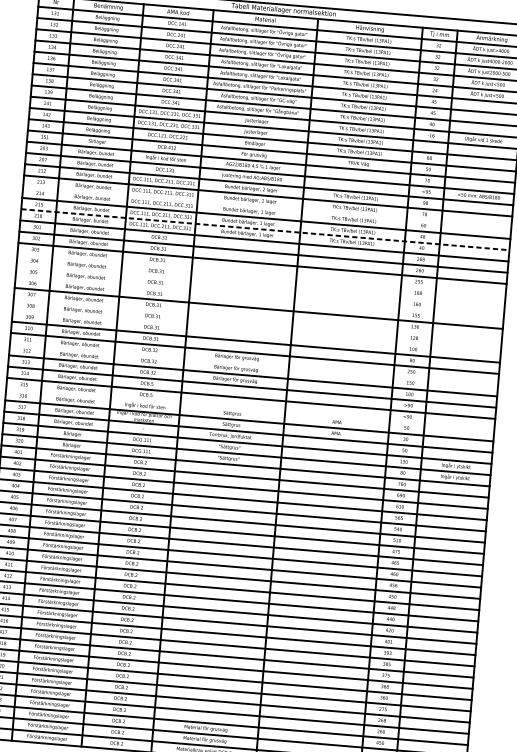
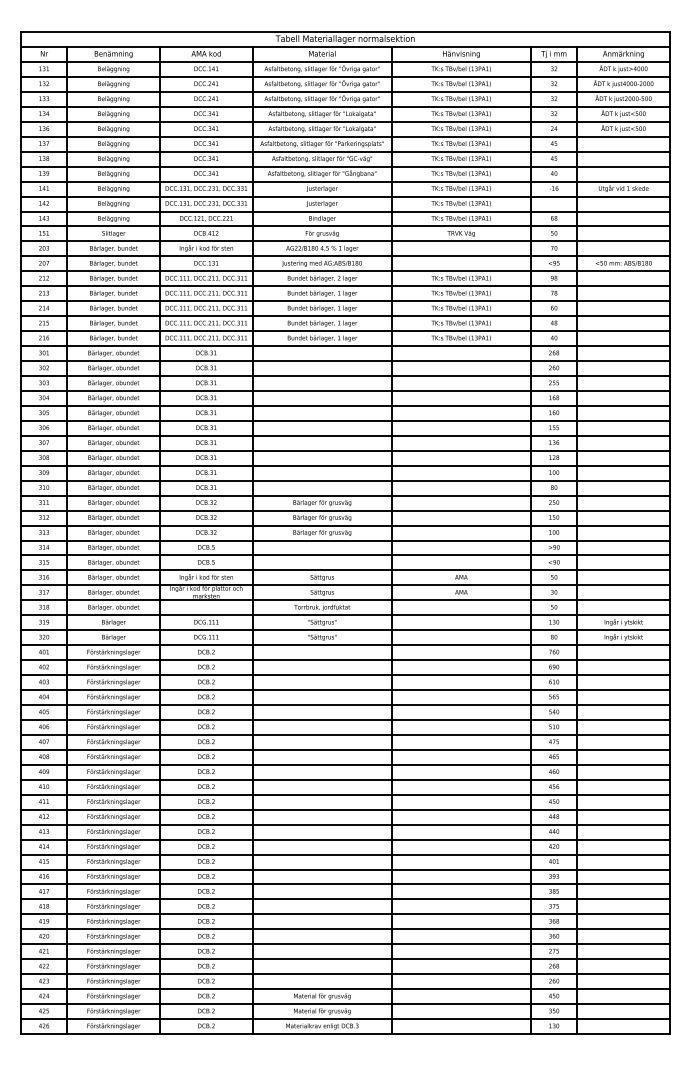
line: (267, 207) -> (345, 301), added
line: (265, 229) -> (345, 331), dashed -> solid
line: (261, 274) -> (345, 390), added
line: (260, 285) -> (345, 405), added
line: (259, 296) -> (345, 420), added
line: (257, 319) -> (345, 450), added
line: (256, 330) -> (345, 465), added
line: (254, 364) -> (345, 510), added
line: (250, 409) -> (345, 570), added

